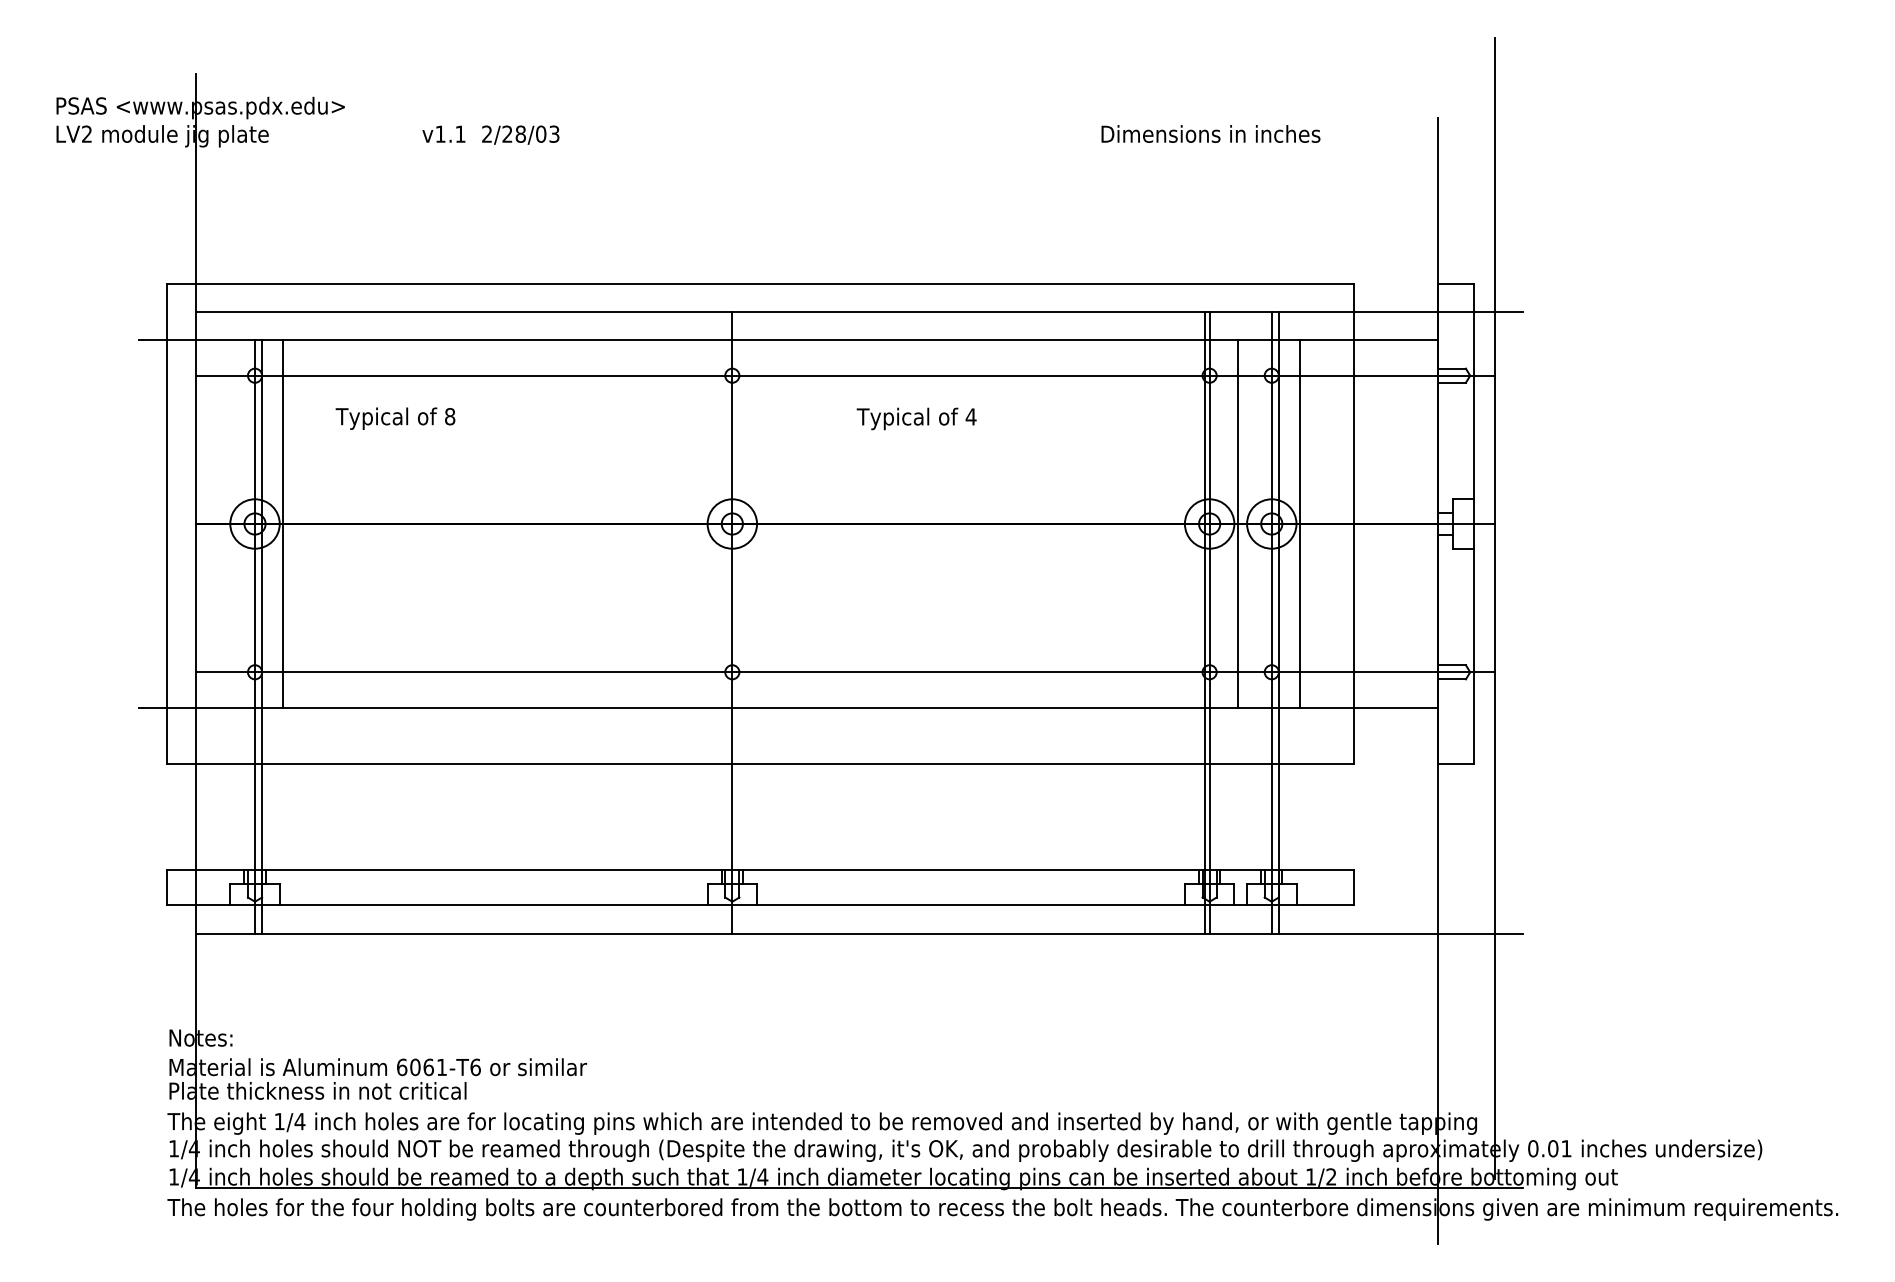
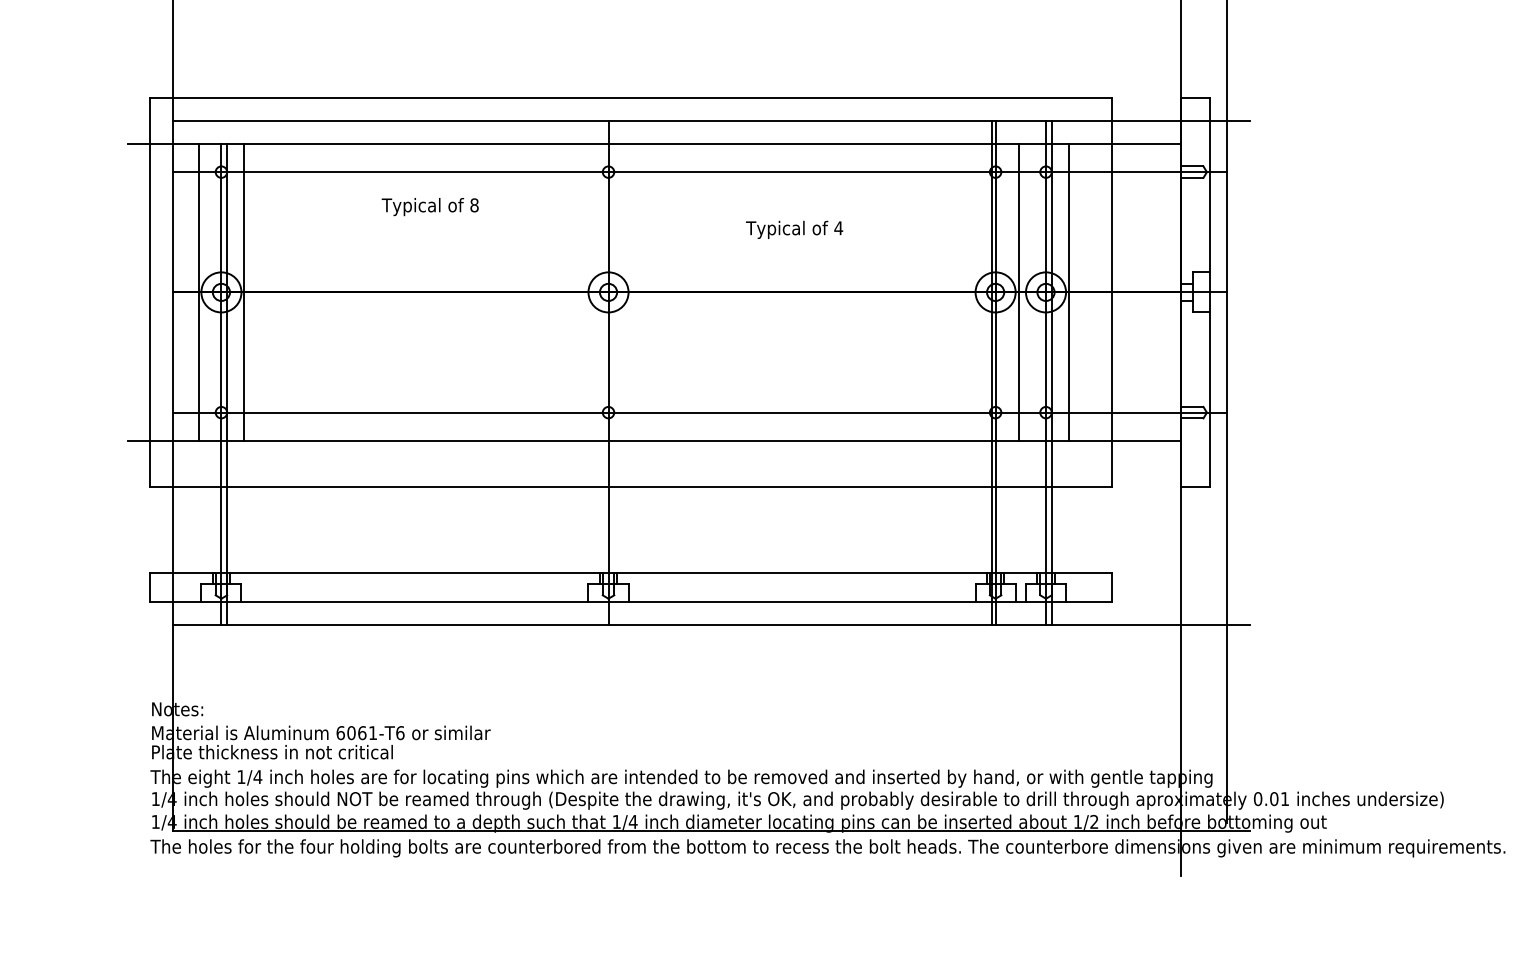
text: (395, 418) -> (430, 206), moved
text: (916, 418) -> (794, 229), moved
line: (226, 523) -> (198, 292), added

